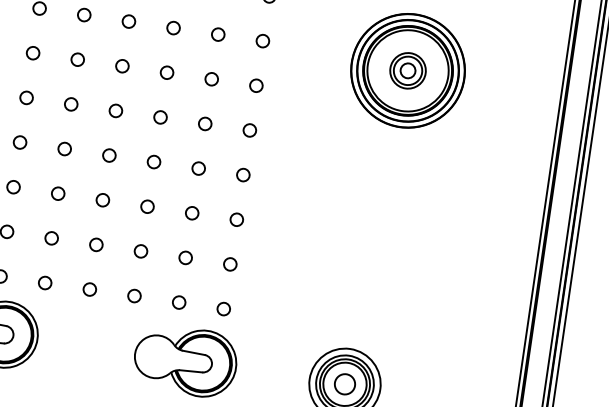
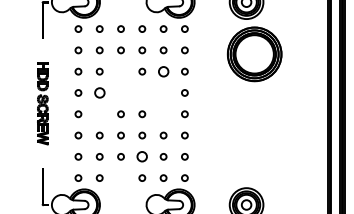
circle: (121, 65) -> (120, 71), removed
part: (407, 71) -> (254, 54), removed
circle: (211, 78) -> (163, 71), size x1.6
circle: (70, 103) -> (99, 92), size x1.6
circle: (114, 109) -> (120, 92), removed
circle: (161, 116) -> (142, 92), removed
circle: (205, 122) -> (163, 92), removed
circle: (64, 149) -> (99, 114), removed
circle: (198, 169) -> (163, 114), removed
circle: (141, 250) -> (142, 156), size x1.6
circle: (88, 288) -> (120, 177), removed

